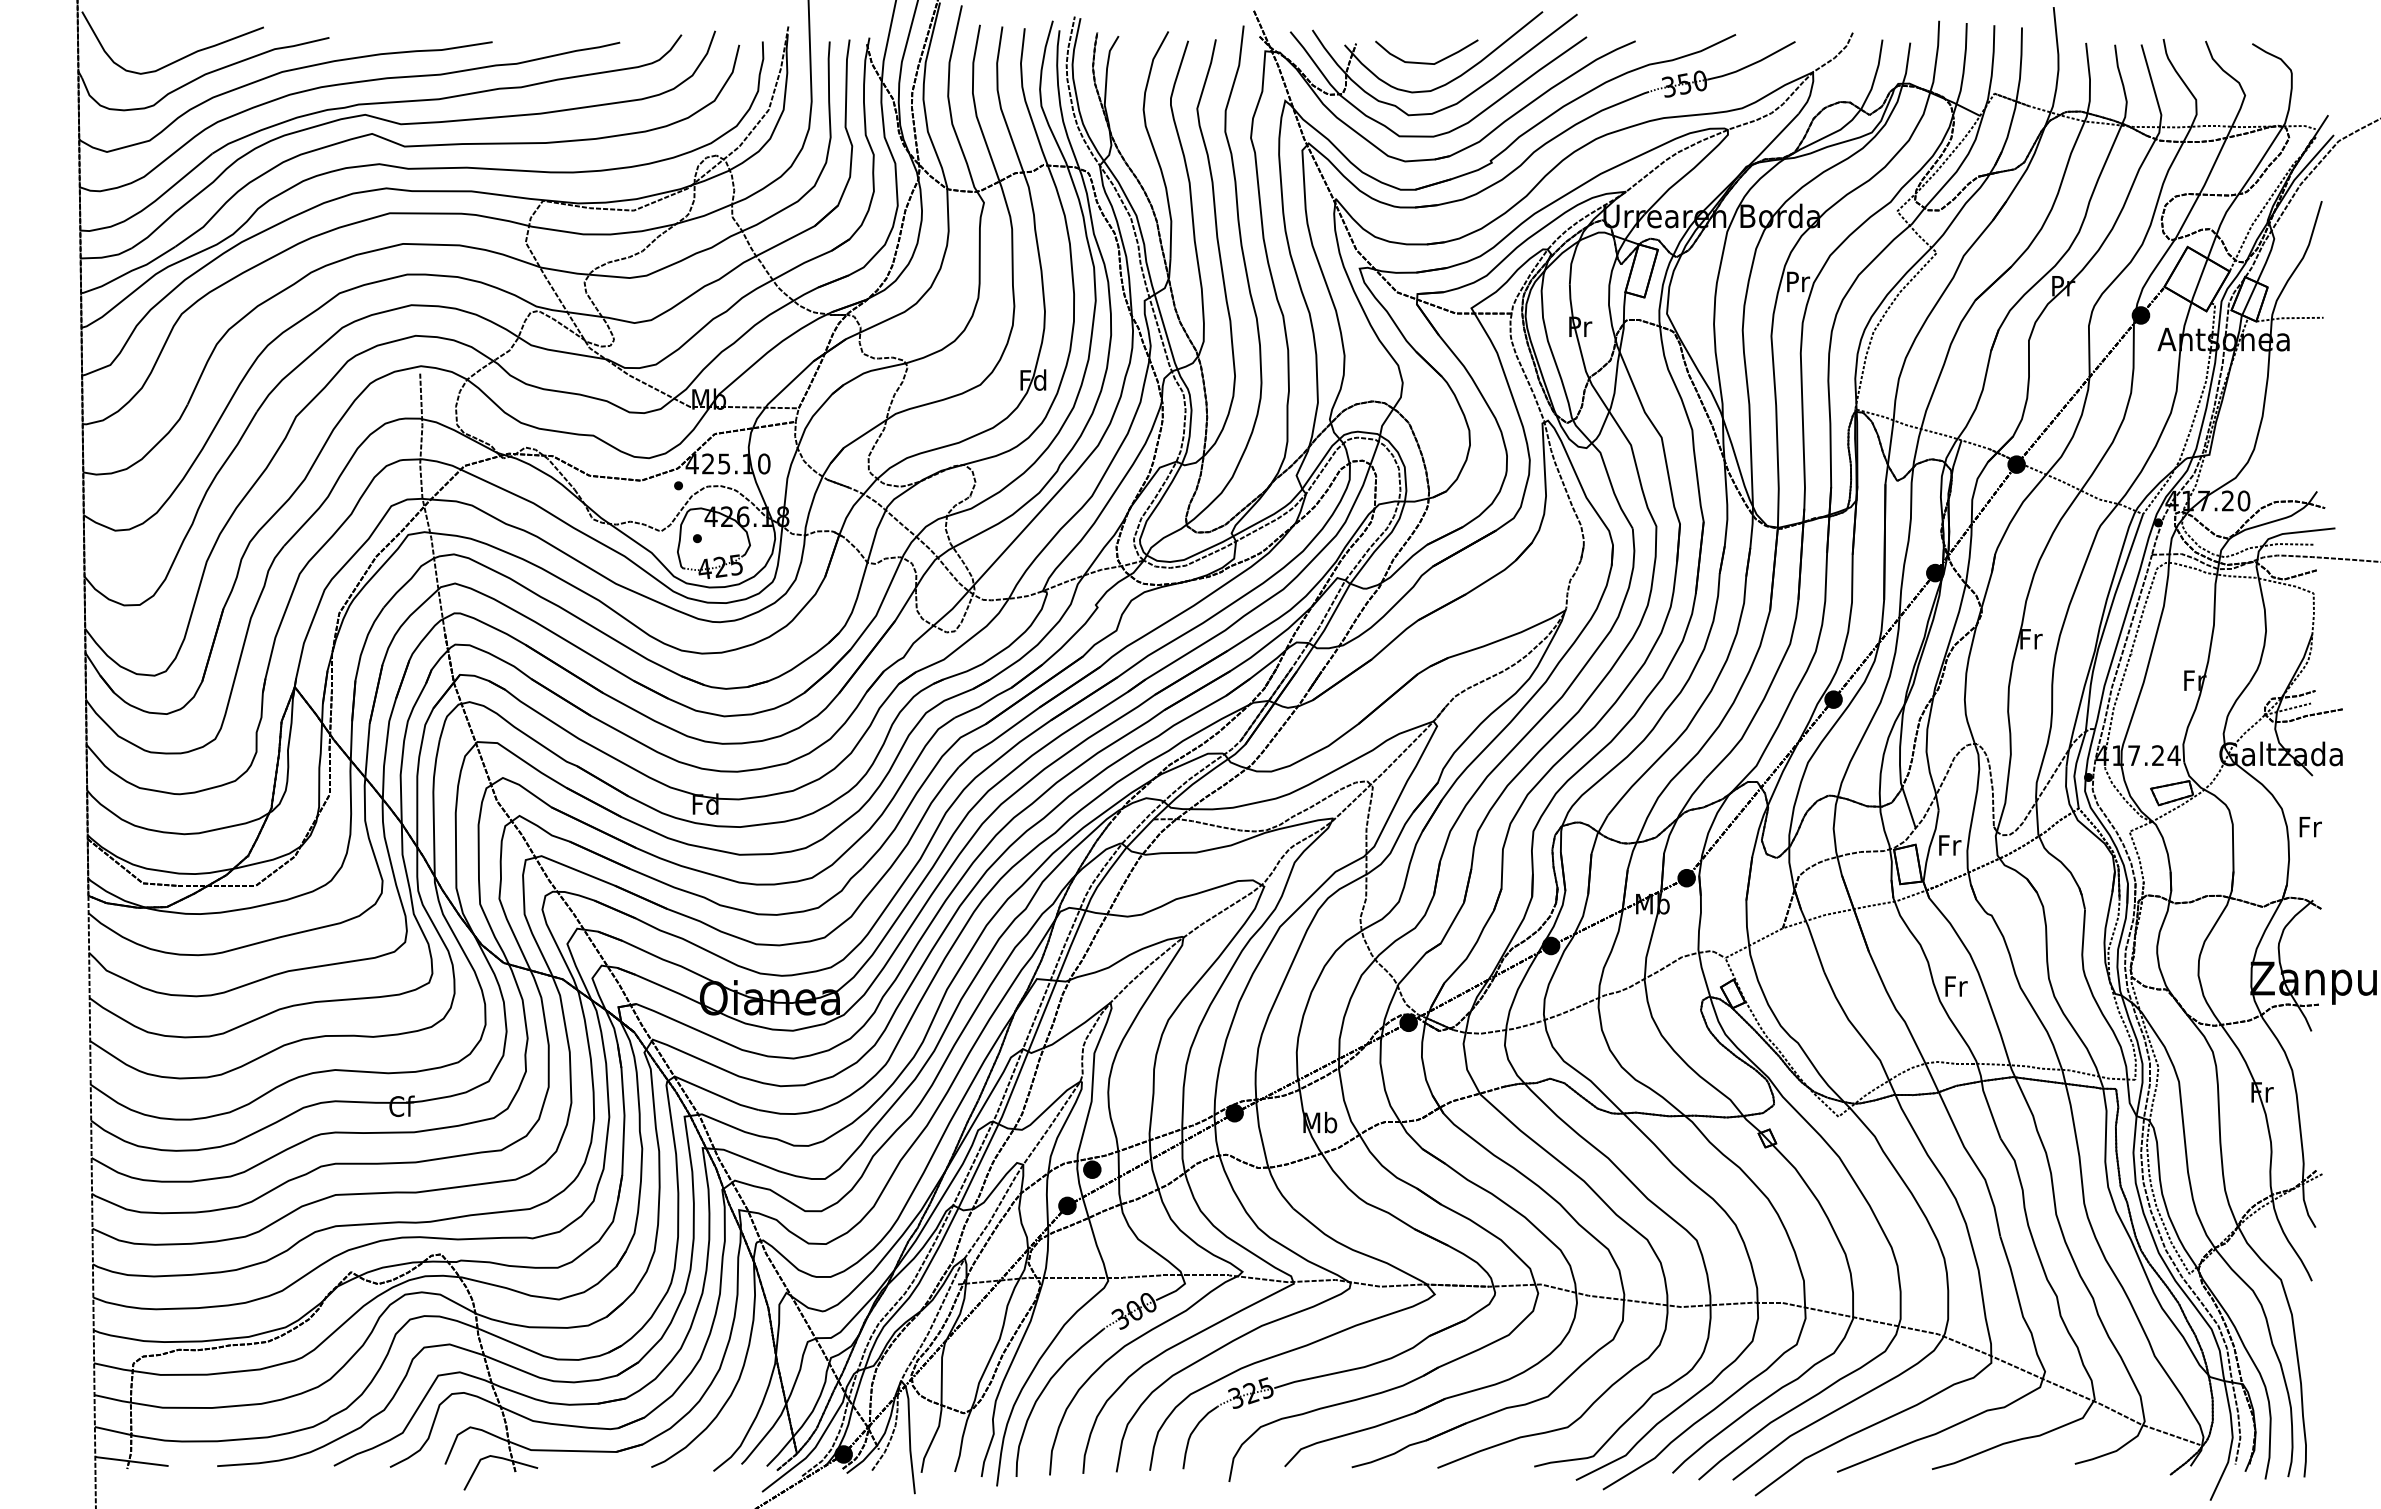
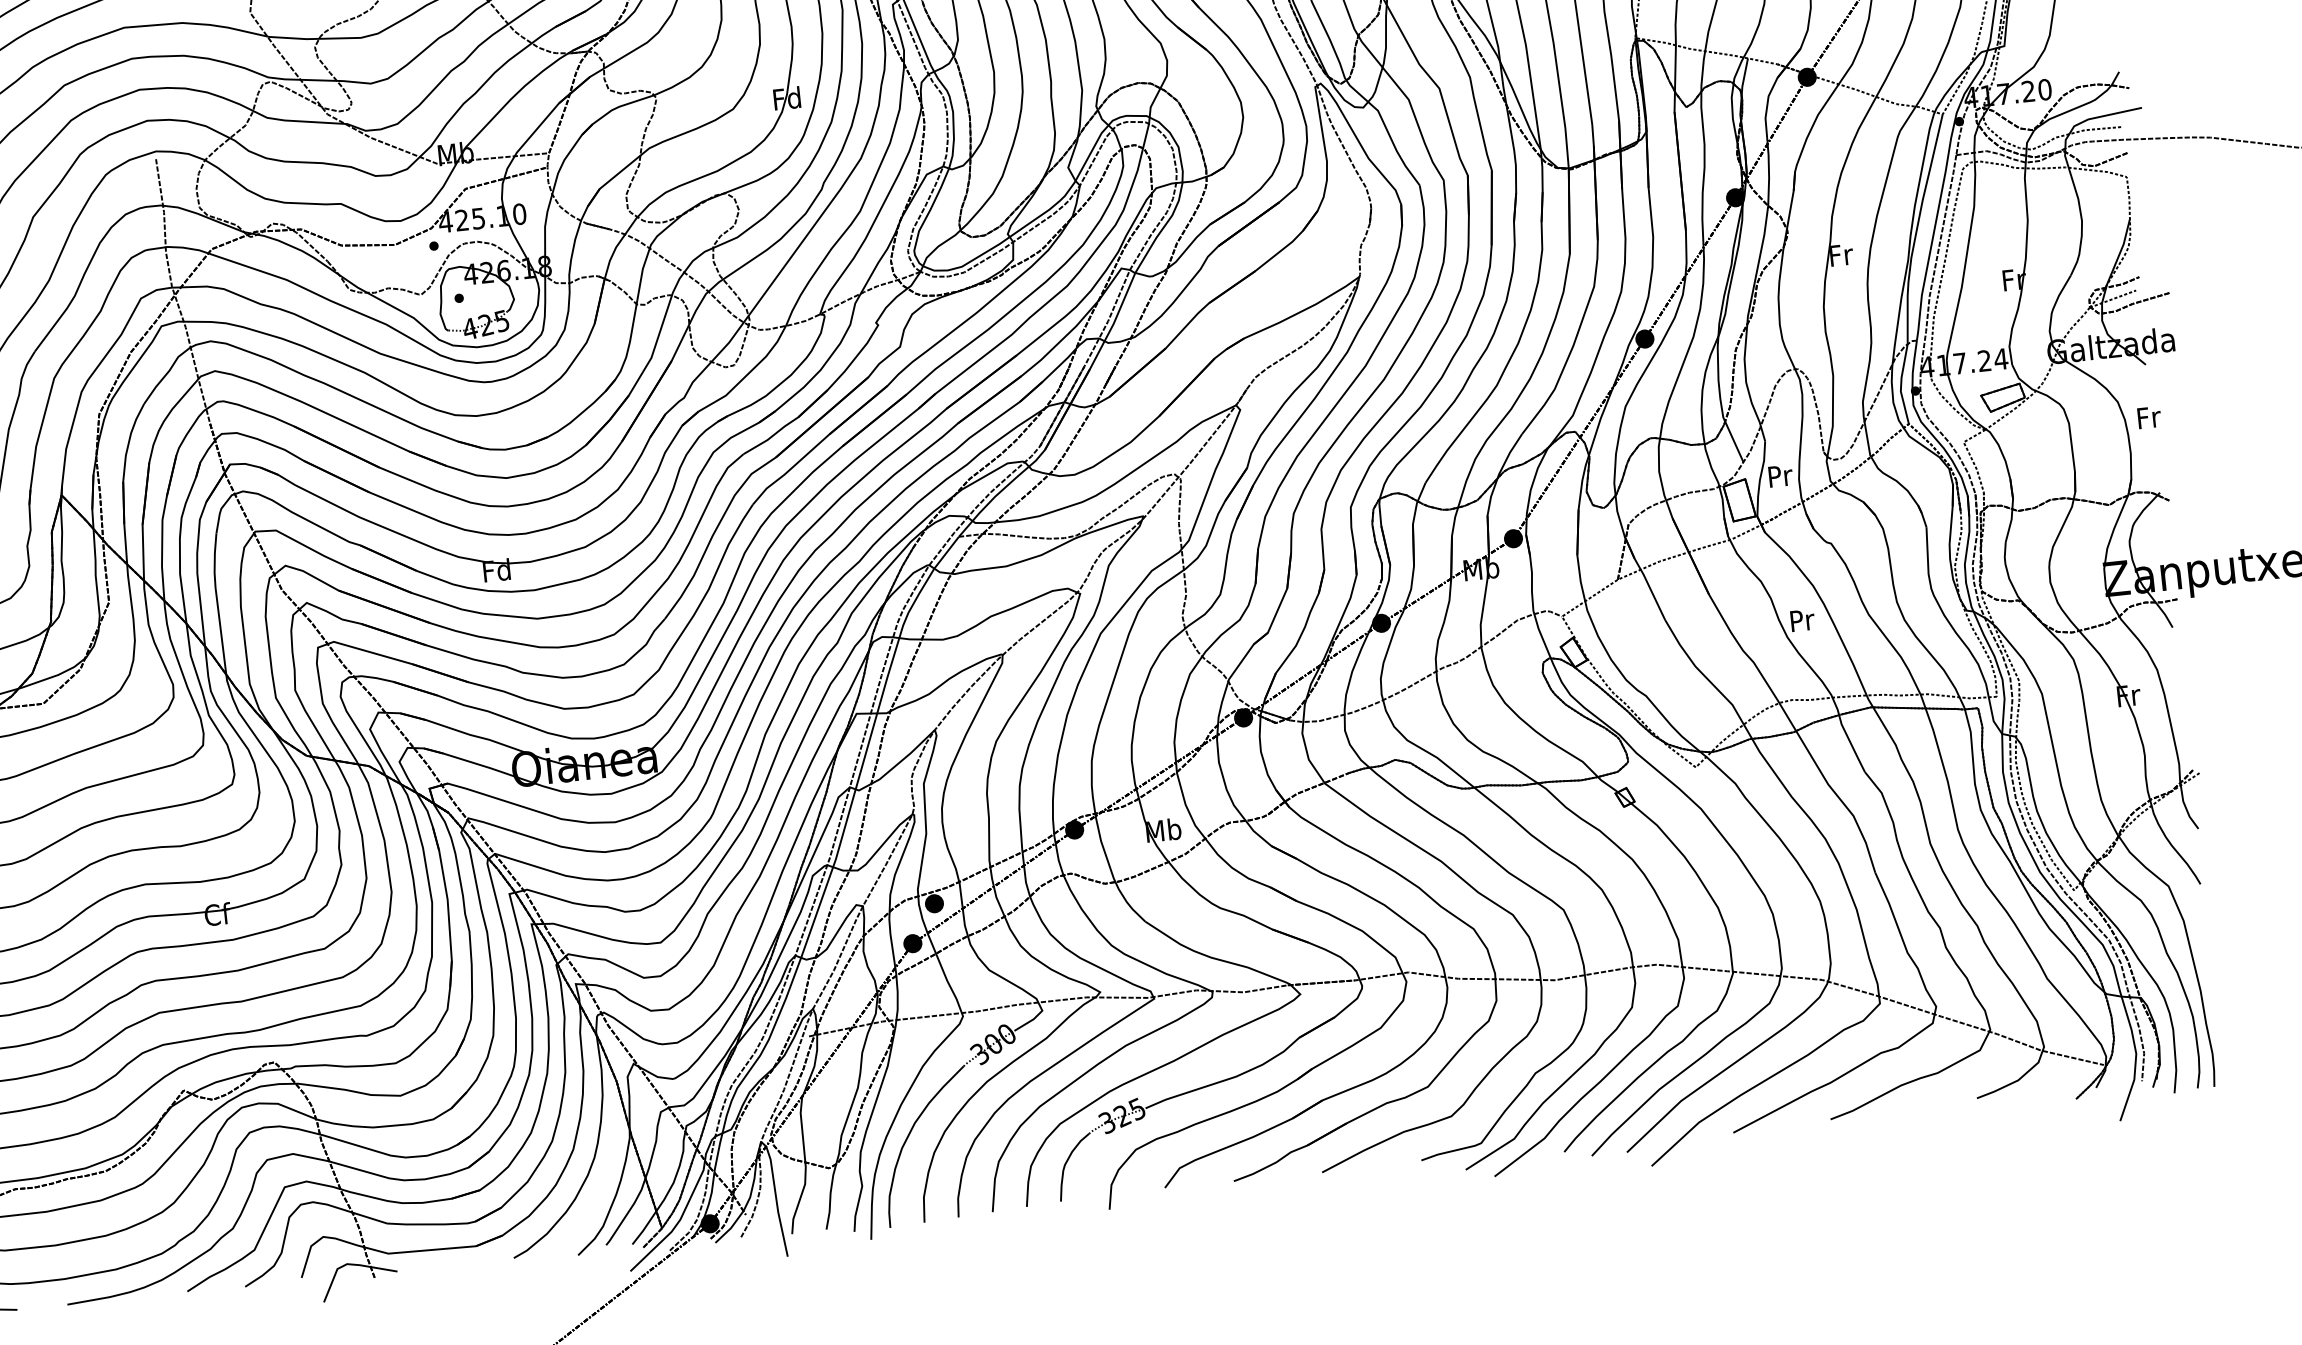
text: (1949, 845) -> (1780, 476), Fr -> Pr
text: (1956, 986) -> (1802, 620), Fr -> Pr

